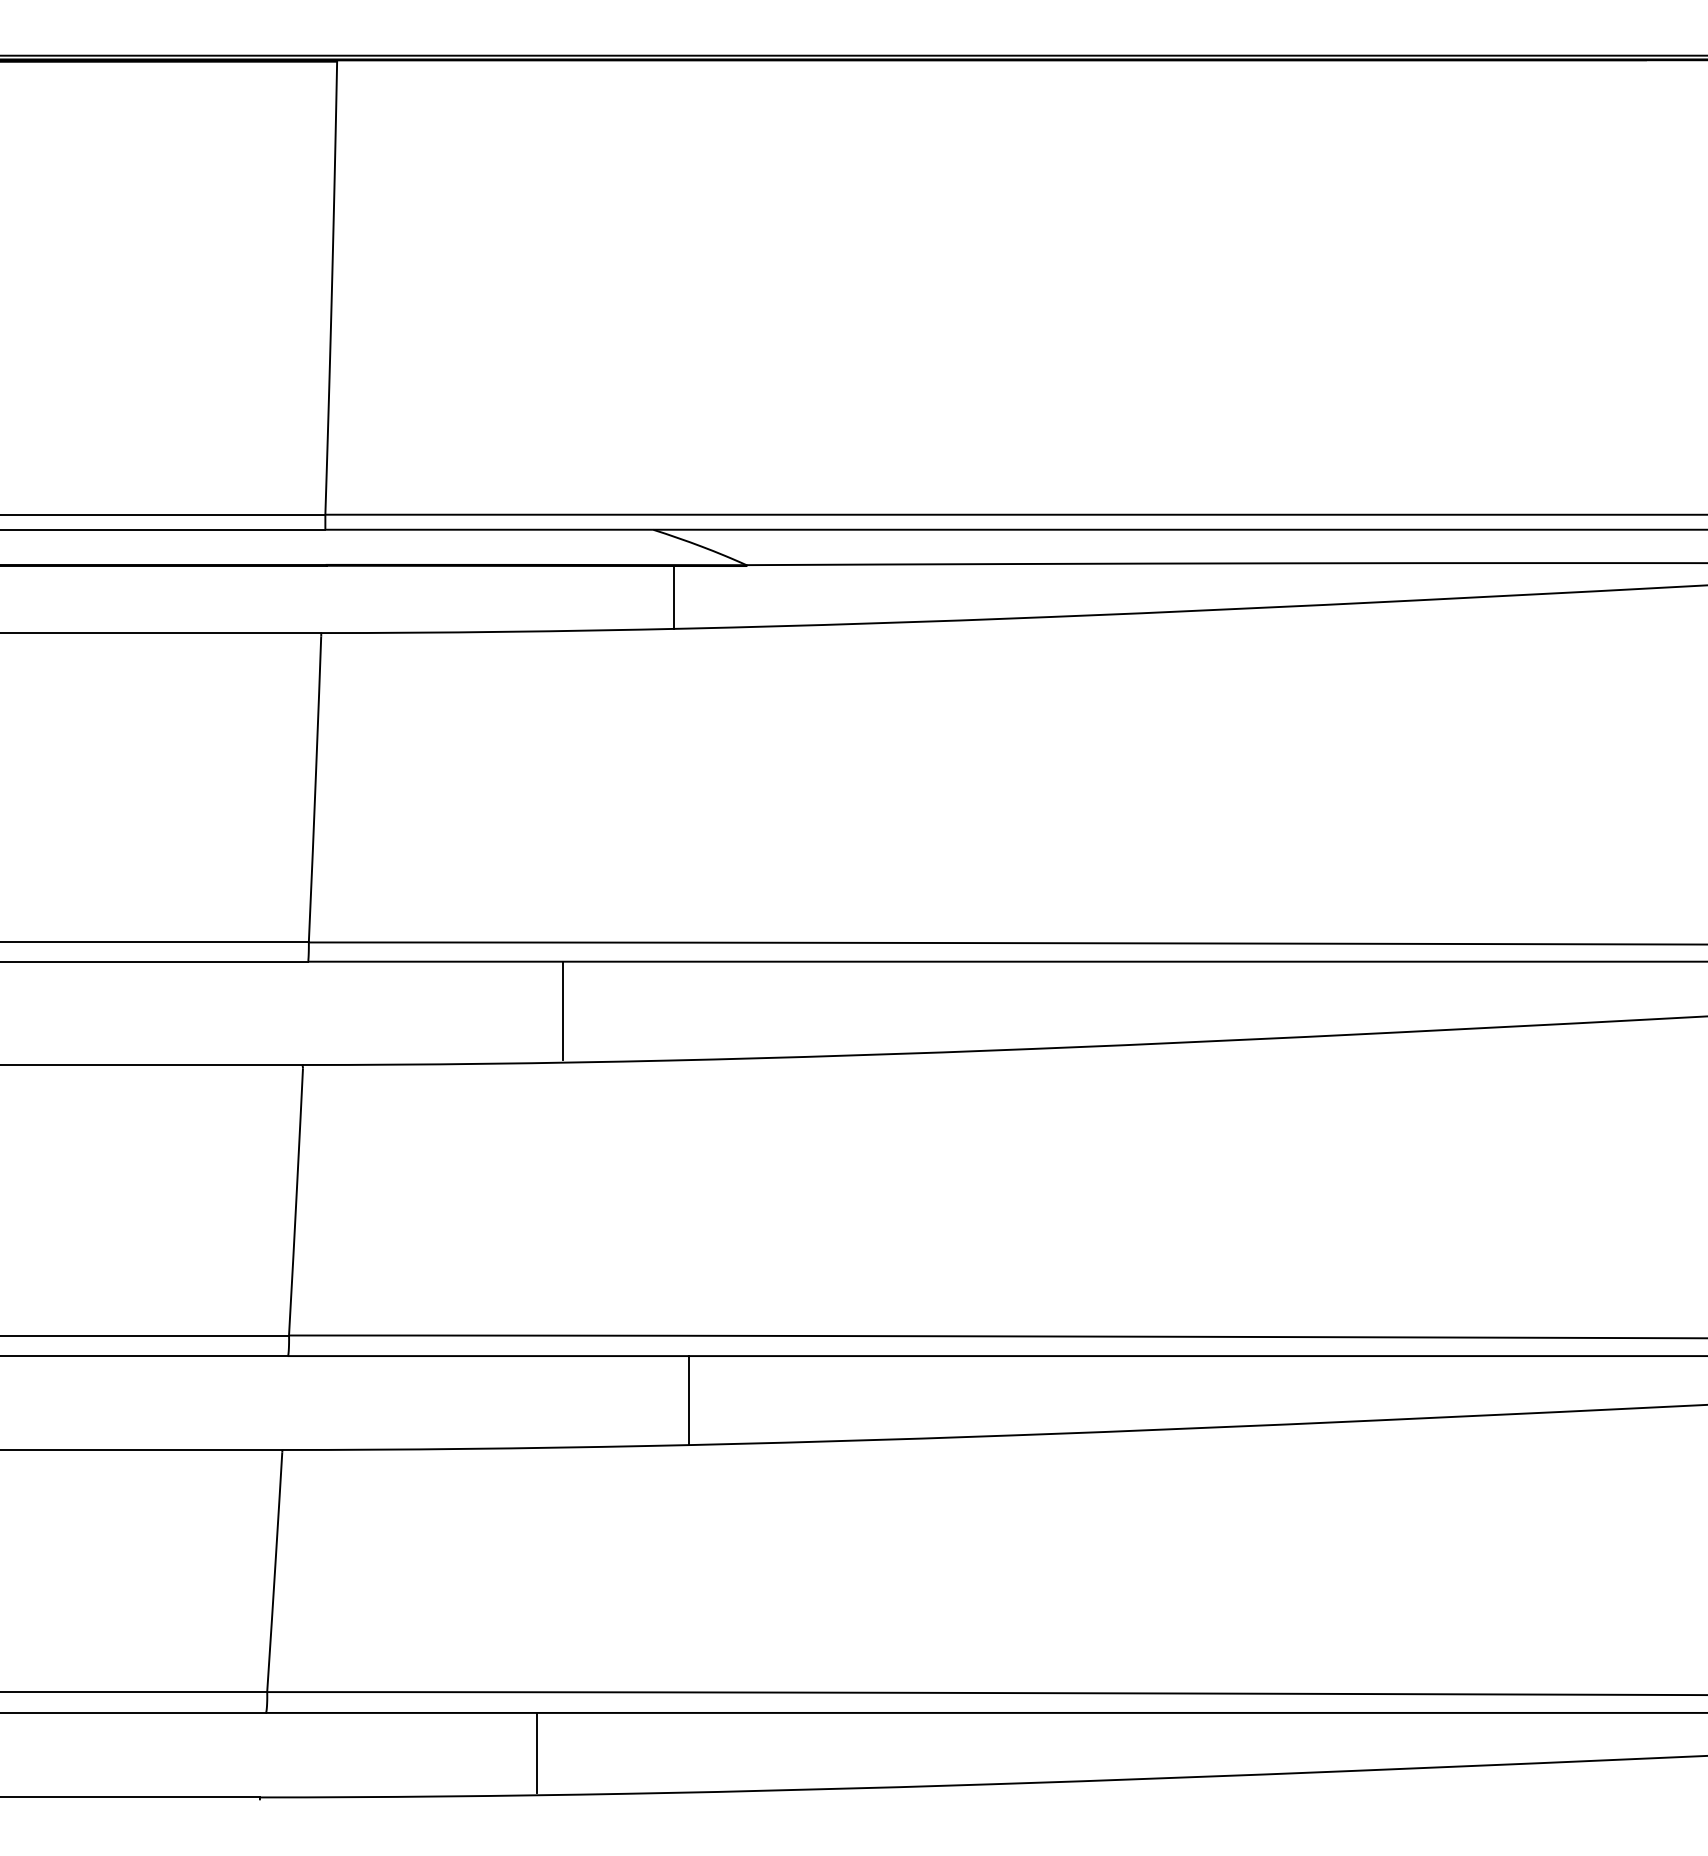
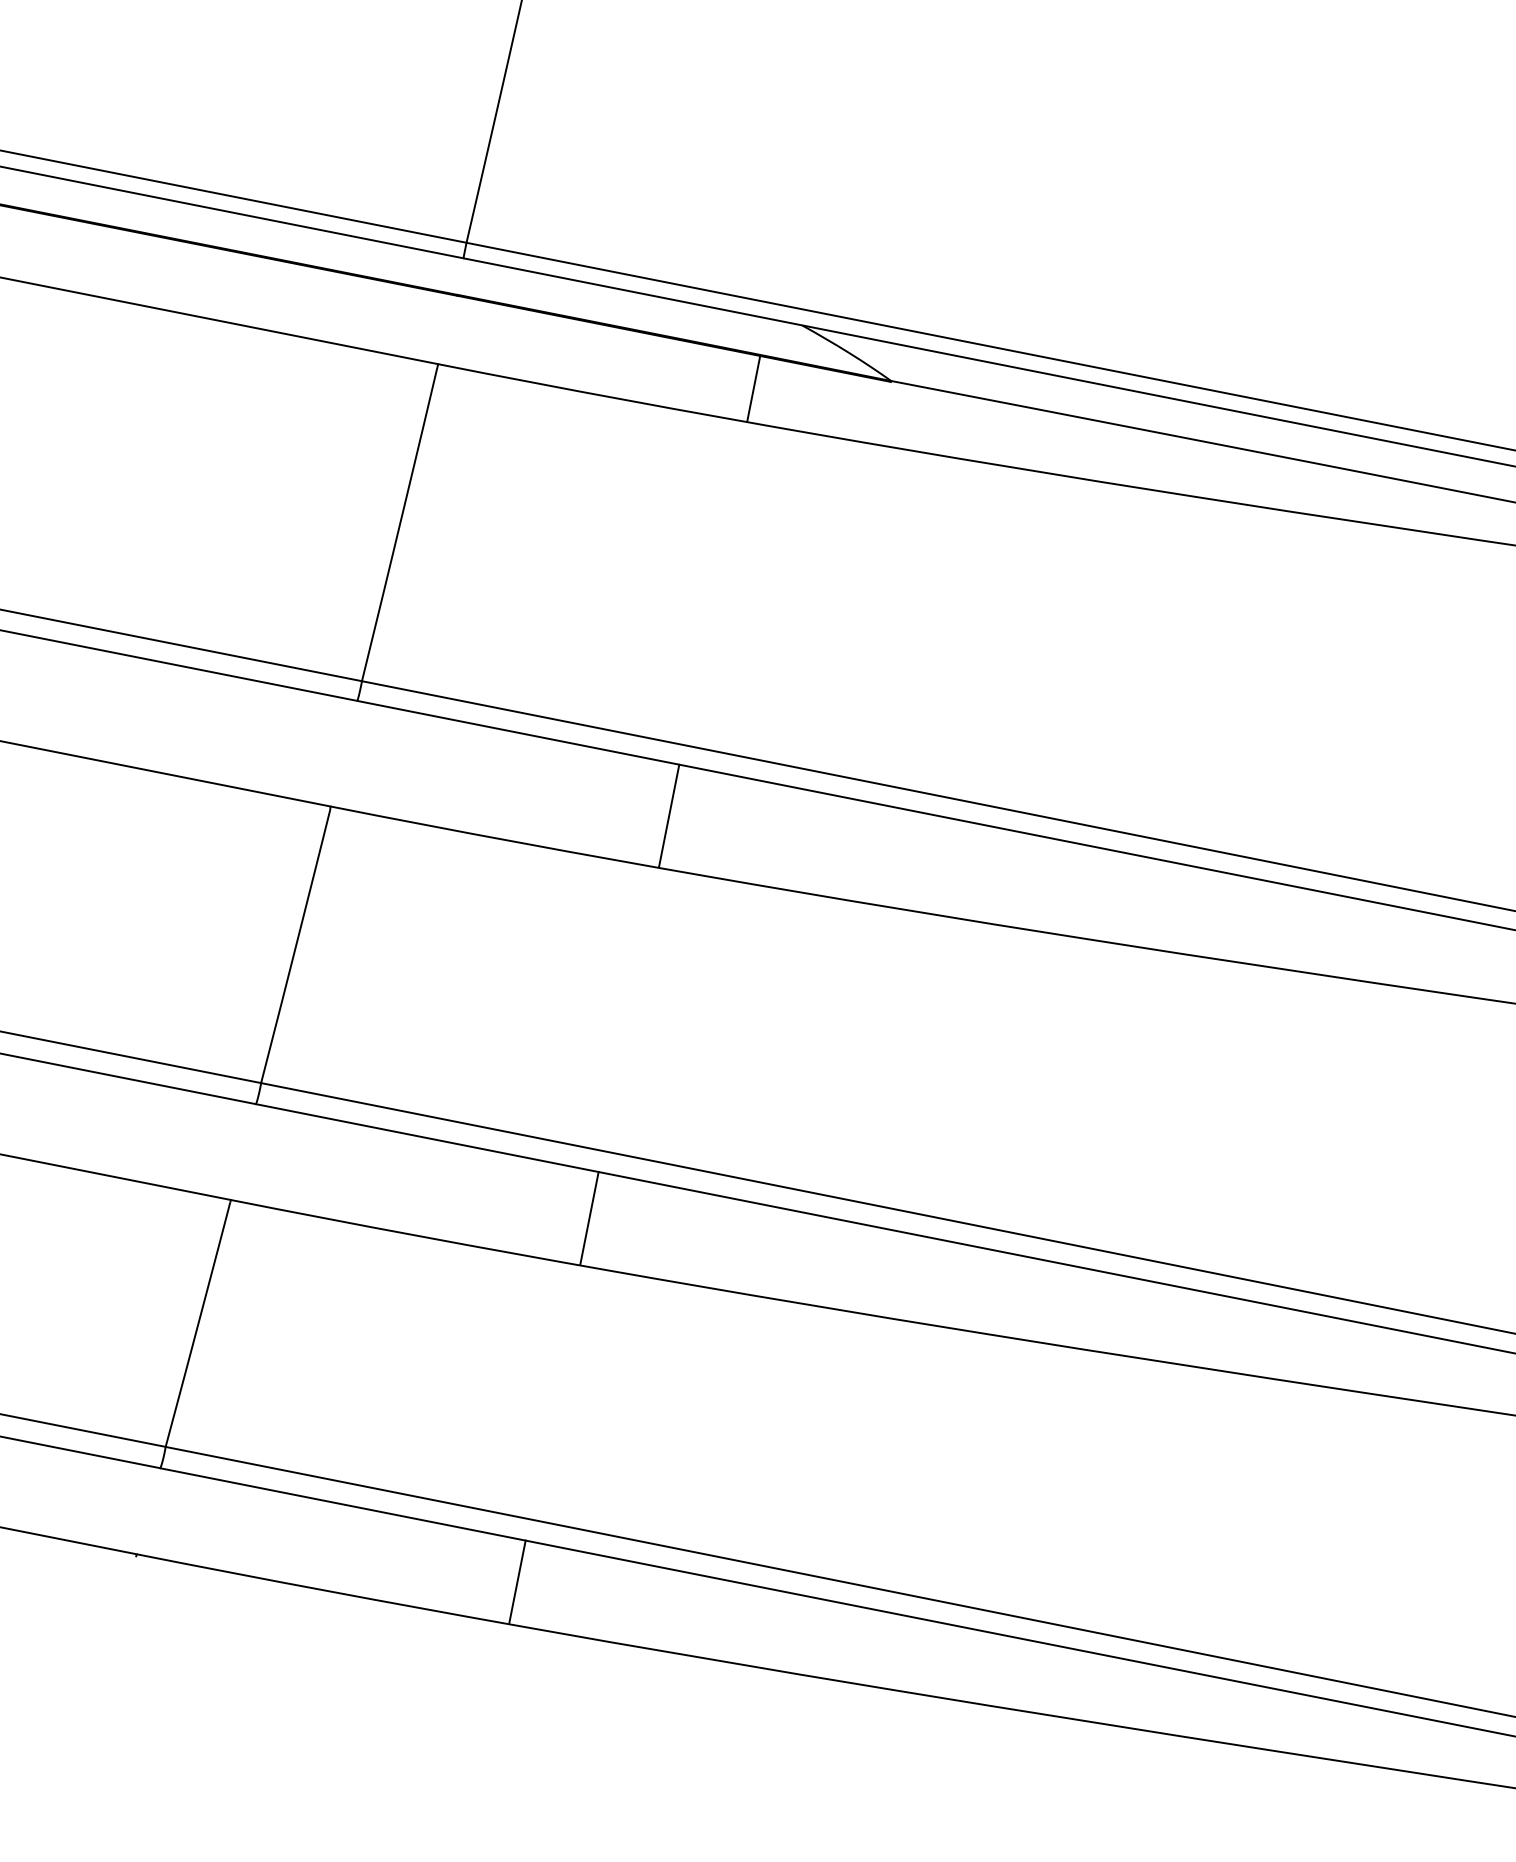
line: (673, 597) -> (753, 388), moved
line: (562, 1010) -> (668, 815), moved
line: (688, 1400) -> (589, 1217), moved
line: (536, 1752) -> (517, 1581), moved

